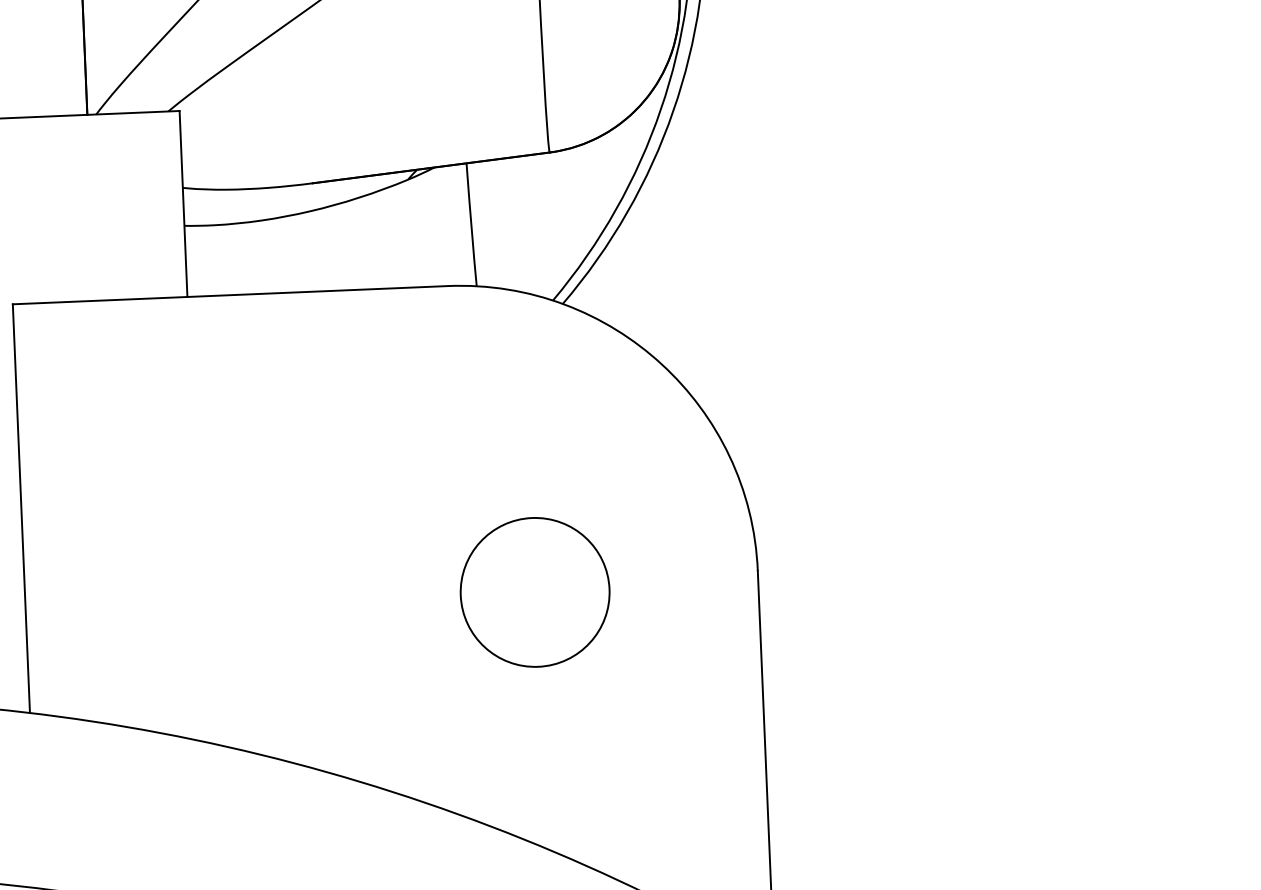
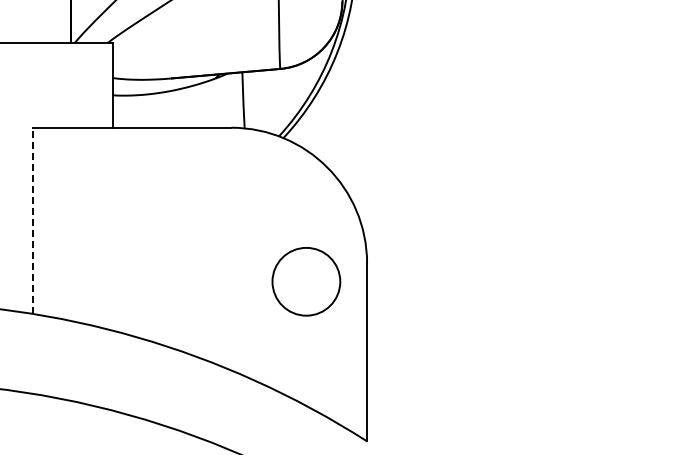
line: (21, 507) -> (33, 220), solid -> dashed
circle: (535, 591) -> (306, 281), moved

